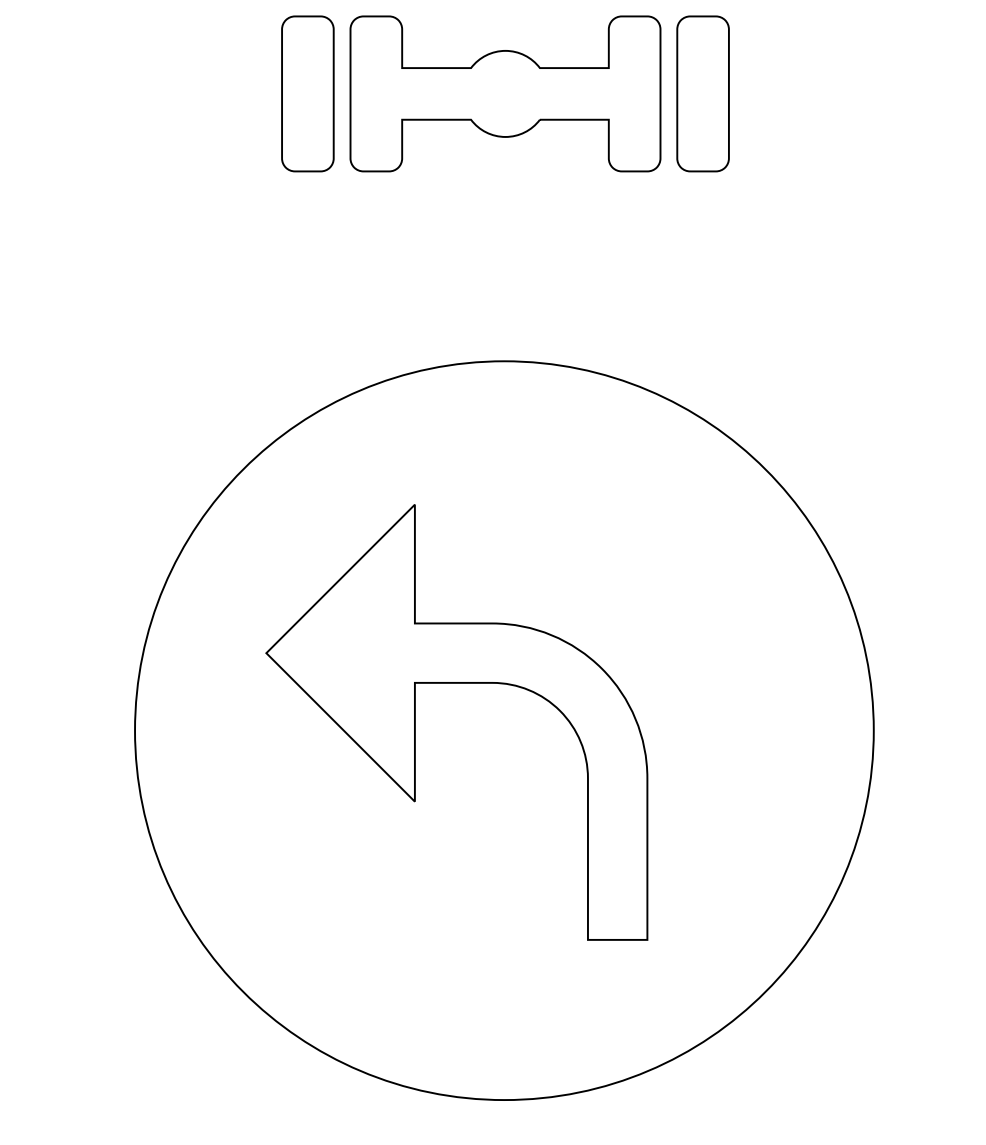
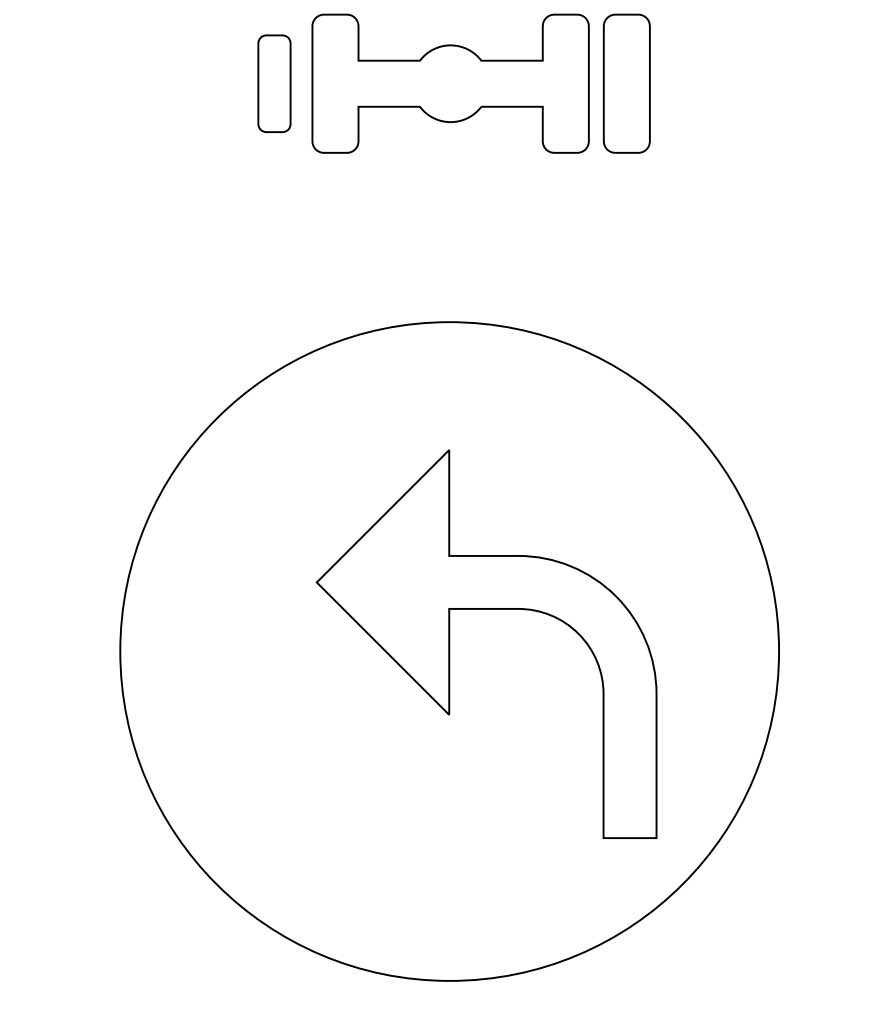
part: (307, 93) -> (274, 83), size x0.7
part: (456, 683) -> (486, 609), moved

